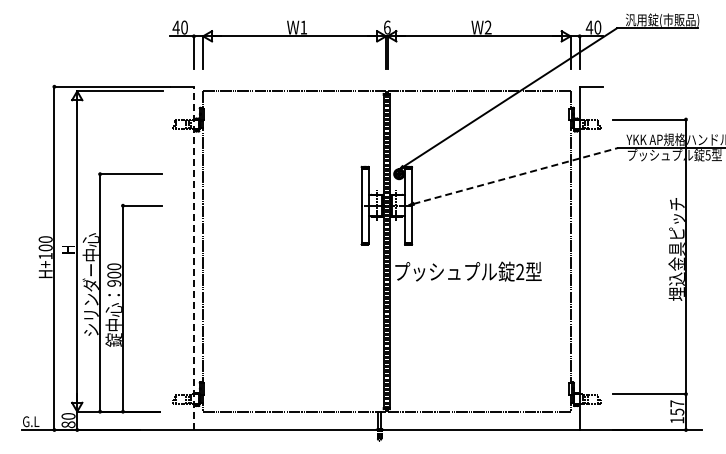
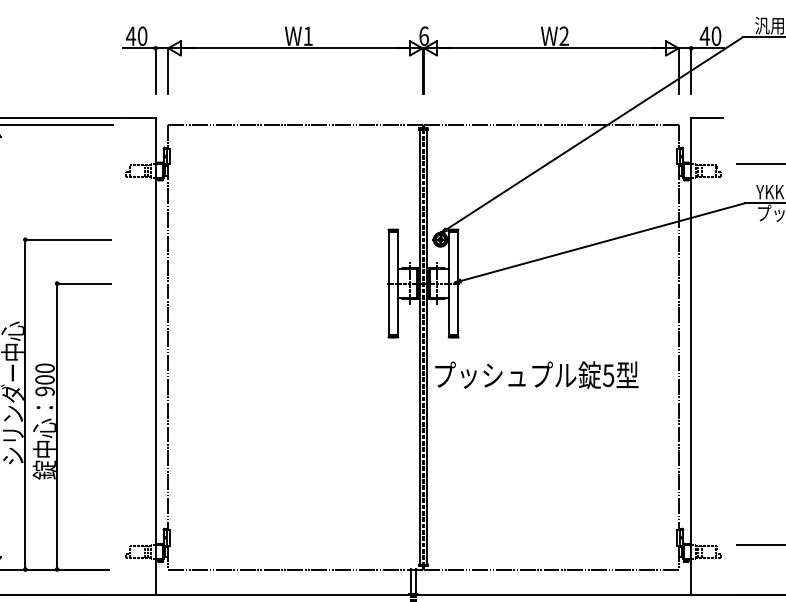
line: (516, 175) -> (603, 241), dashed -> solid
line: (193, 258) -> (155, 356), dashed -> solid
text: (520, 271) -> (609, 374), 2 -> 5

